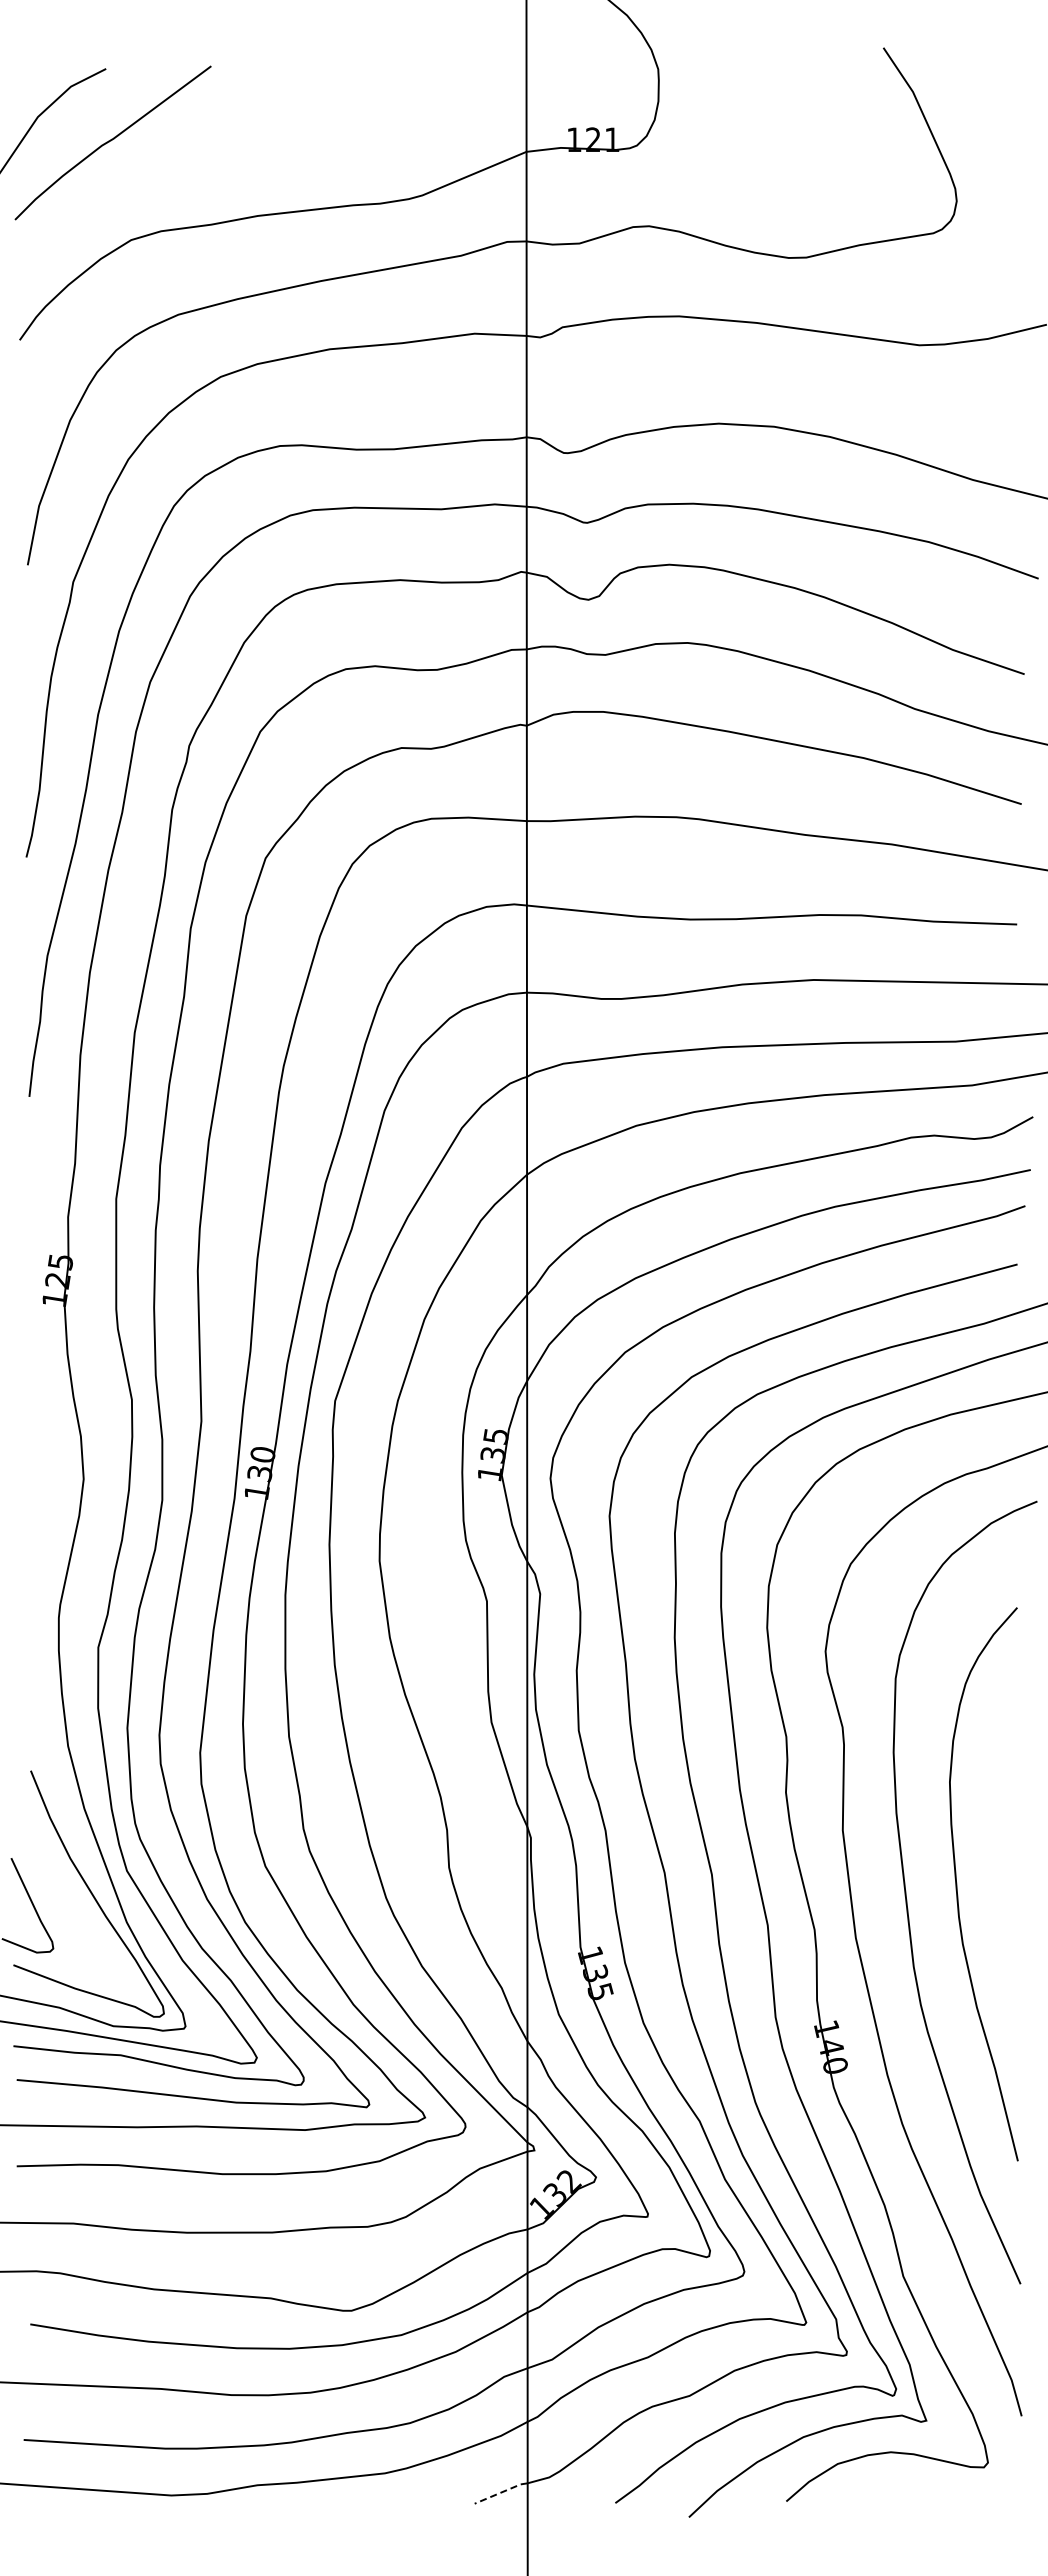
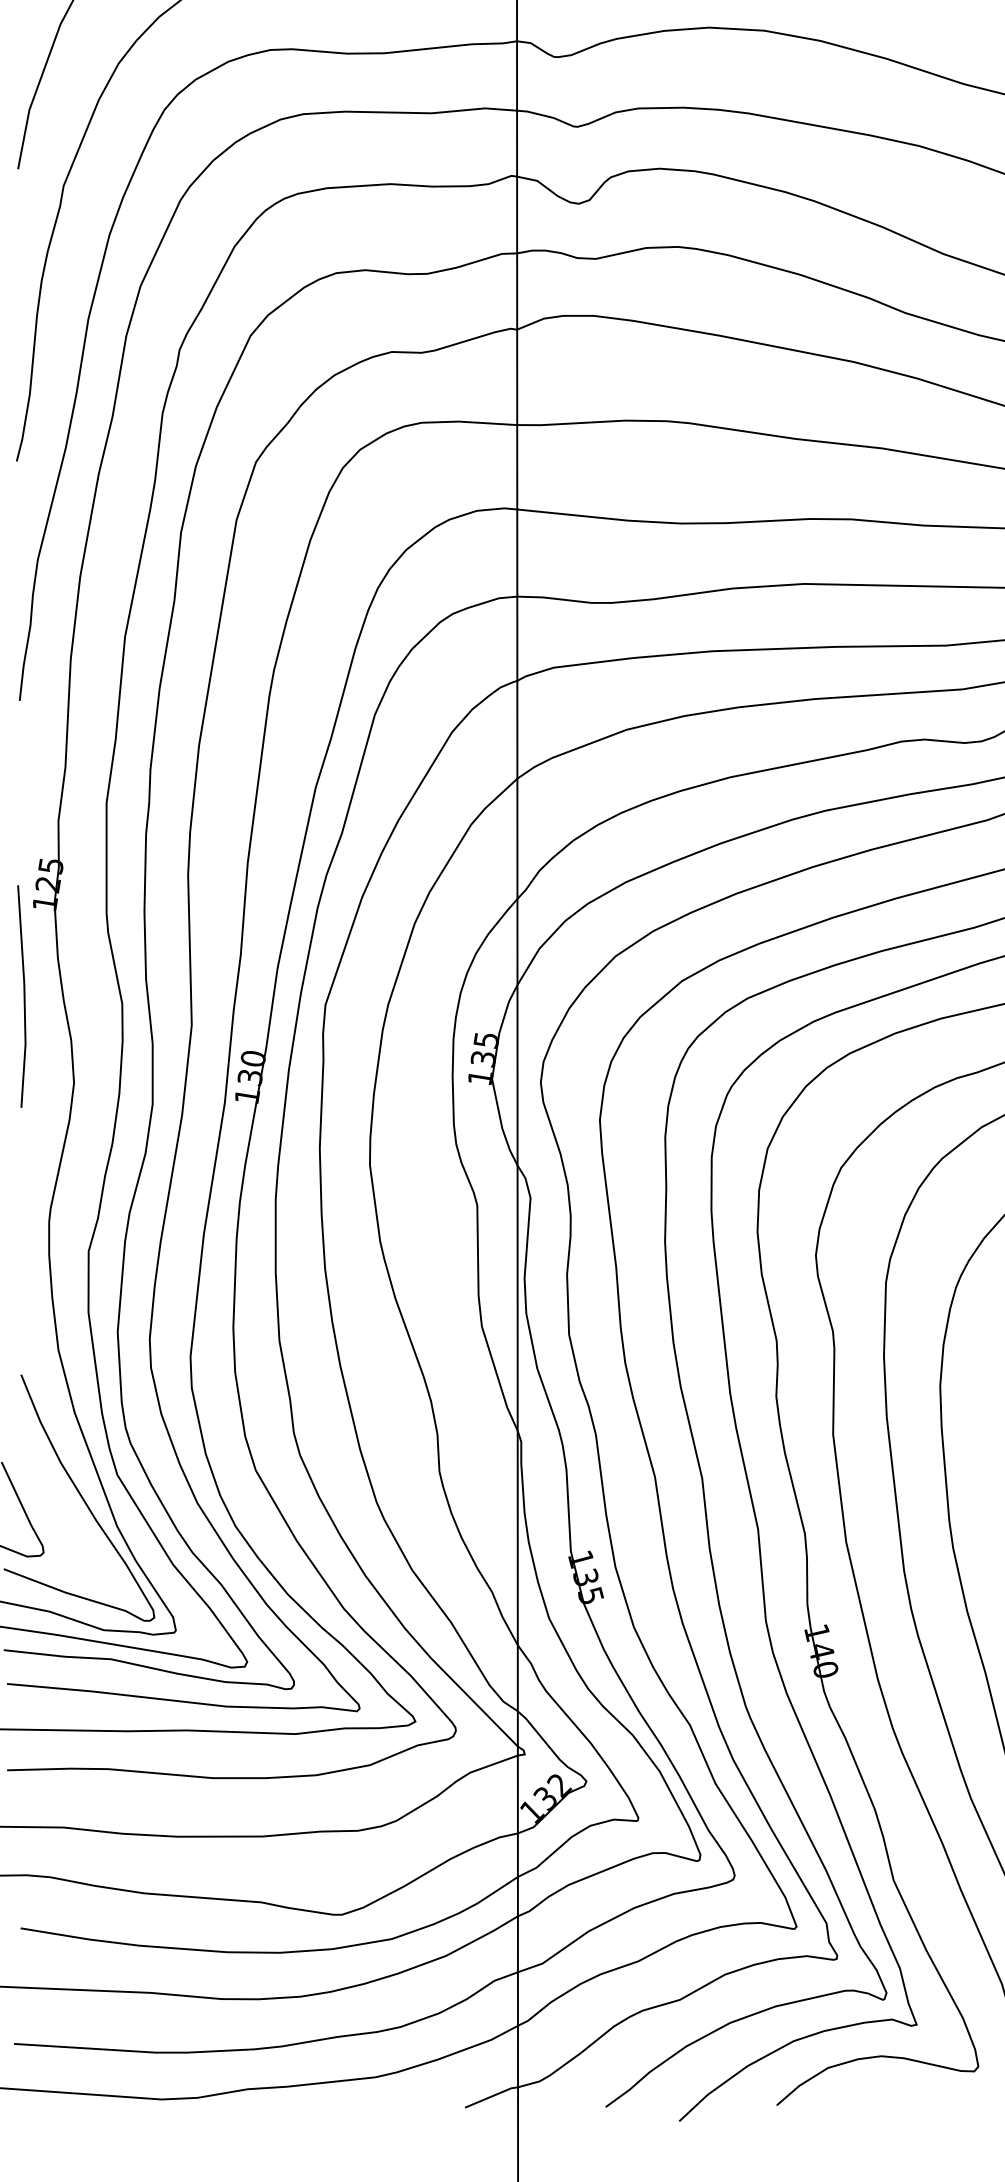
line: (33, 1392) -> (23, 996), added
line: (501, 2492) -> (491, 2096), dashed -> solid

